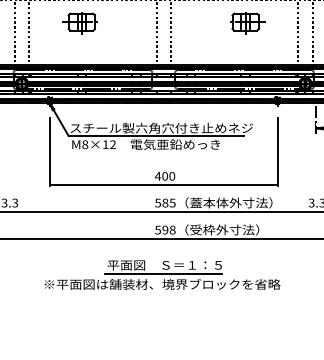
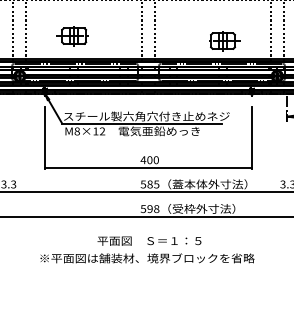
part: (80, 22) -> (72, 36), moved
part: (247, 22) -> (224, 41), moved
line: (163, 273) -> (148, 248), removed

